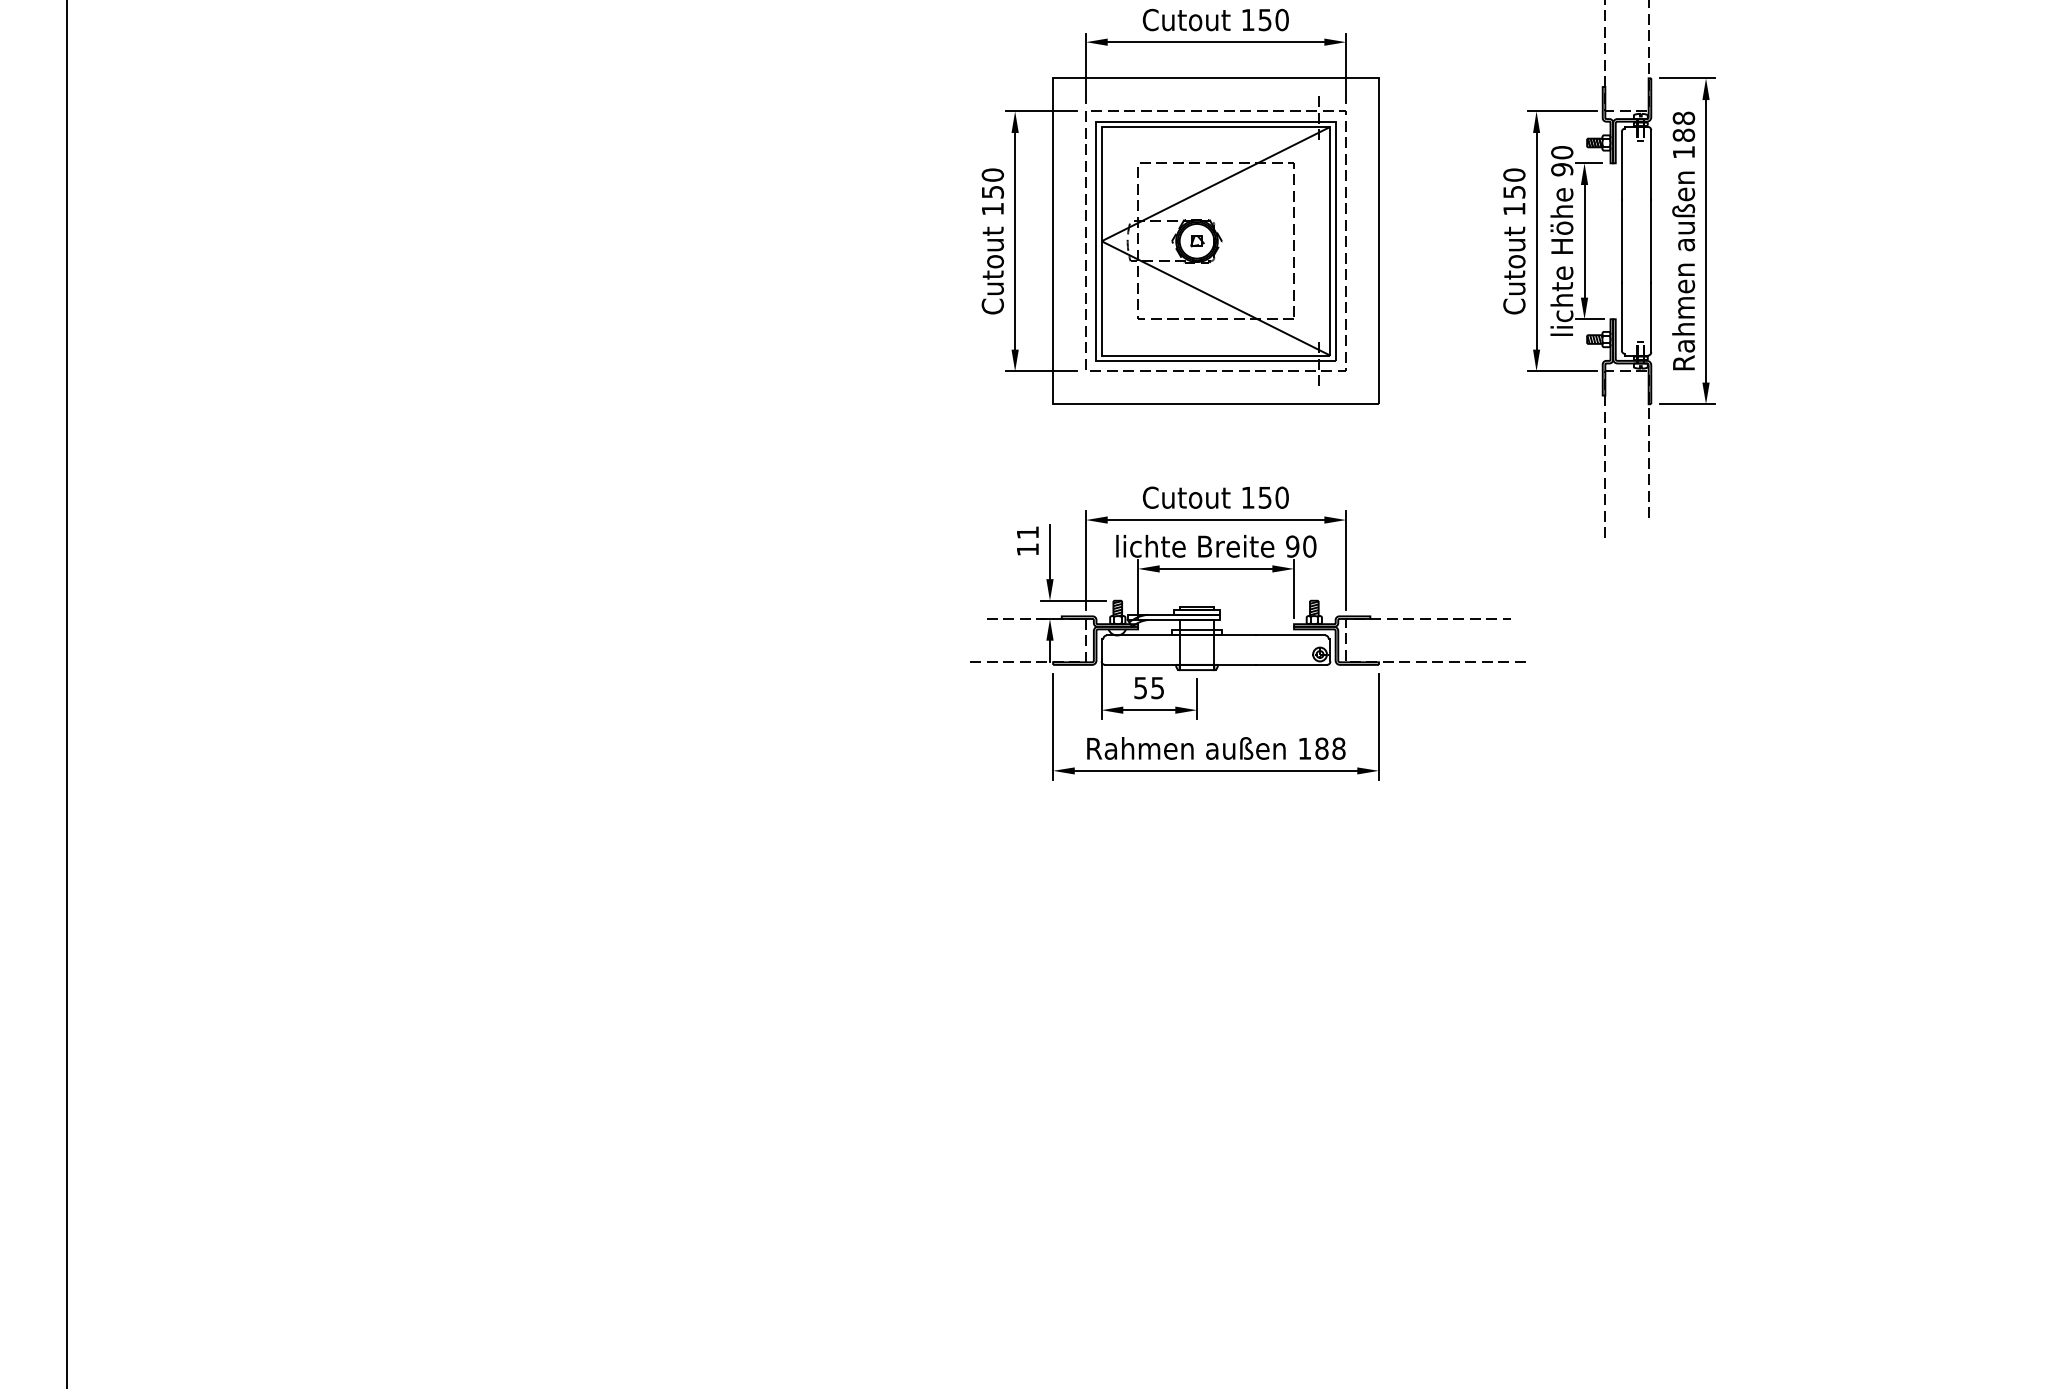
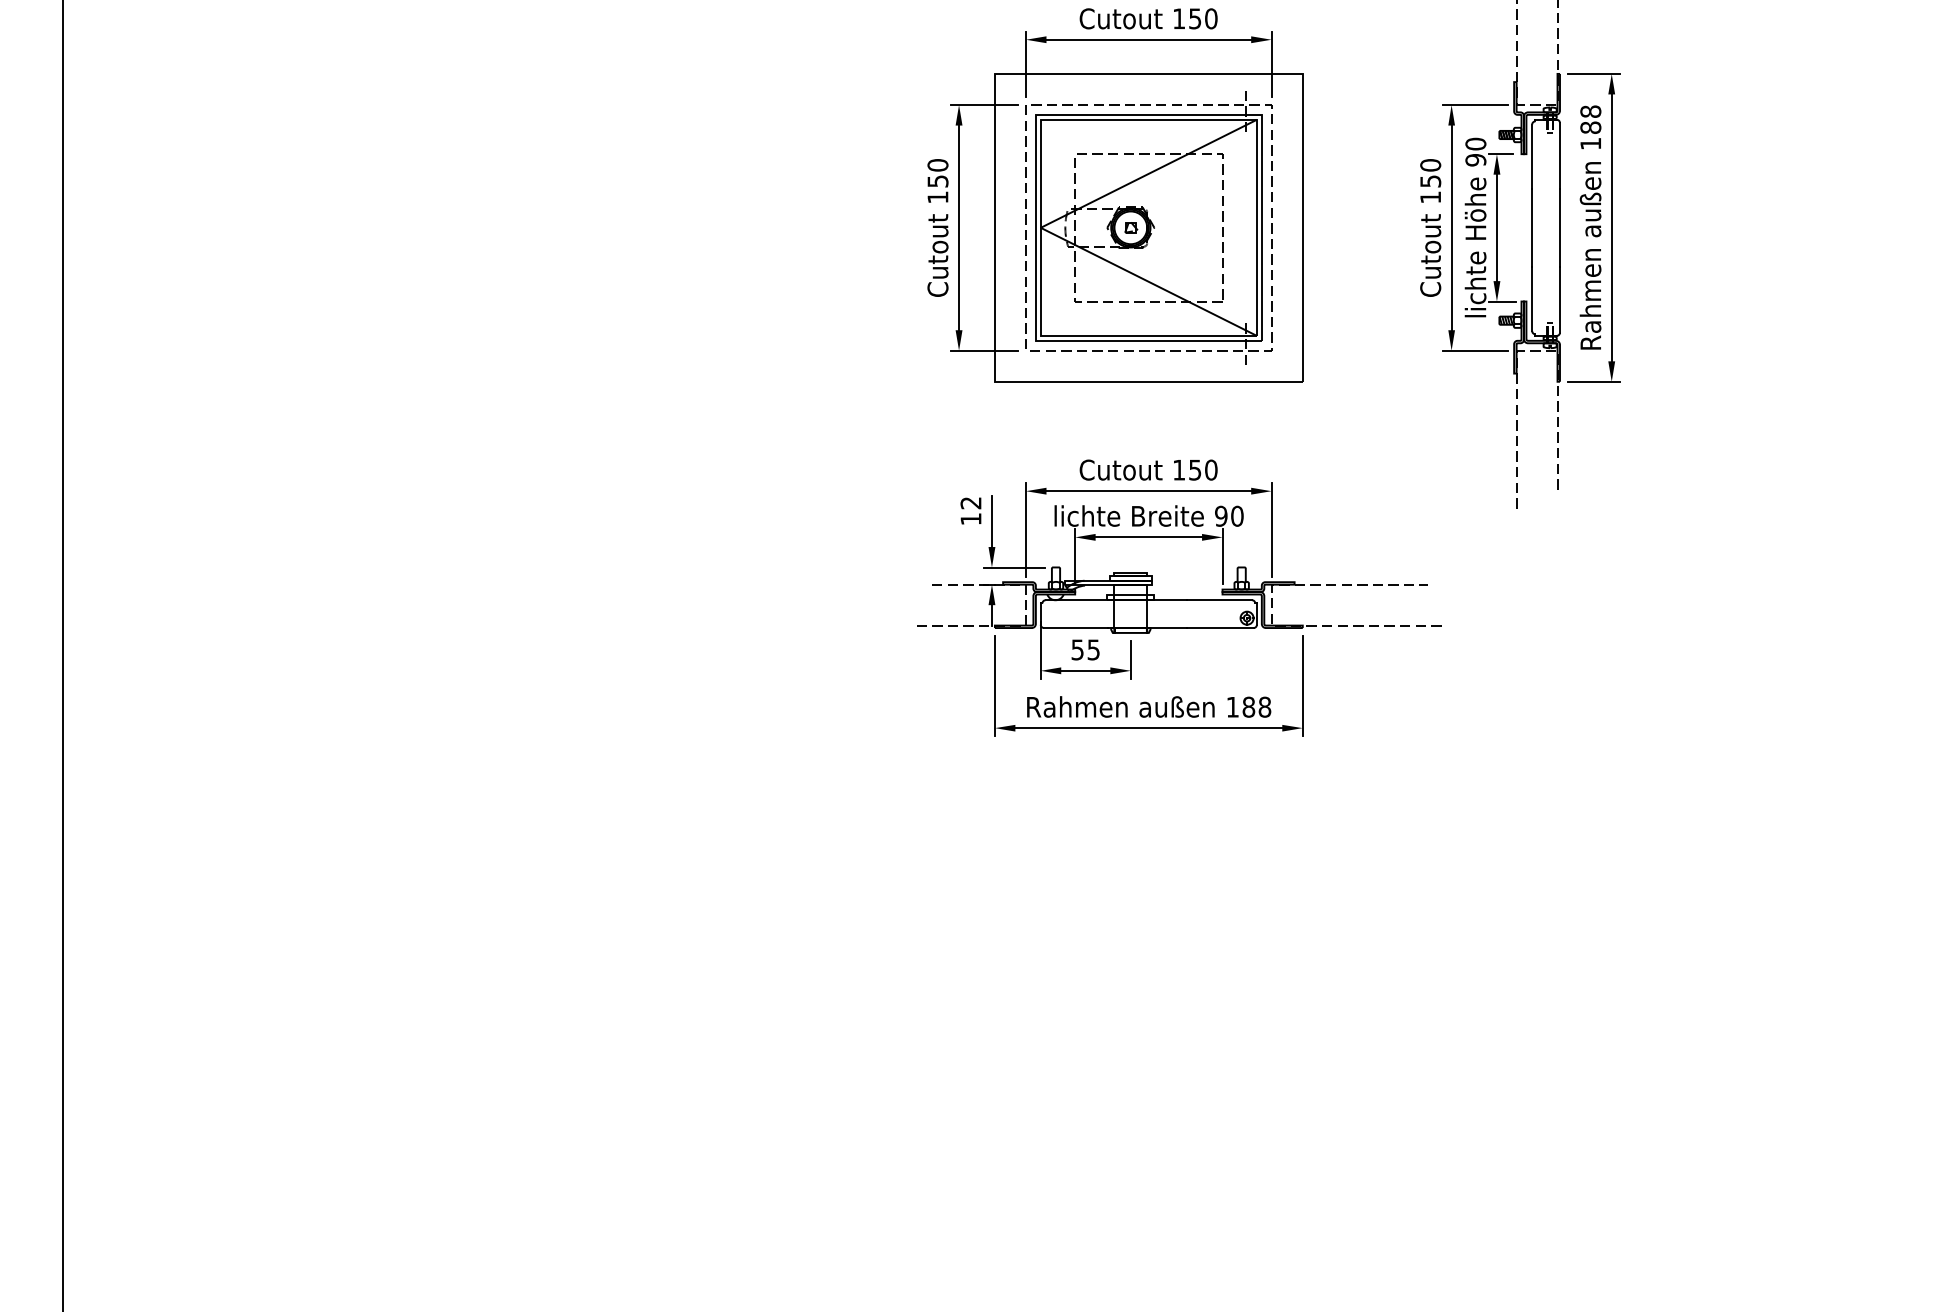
text: (1027, 532) -> (970, 502), 11 -> 12
hatch: (1117, 608) -> (1055, 574), removed
hatch: (1314, 608) -> (1241, 574), removed

